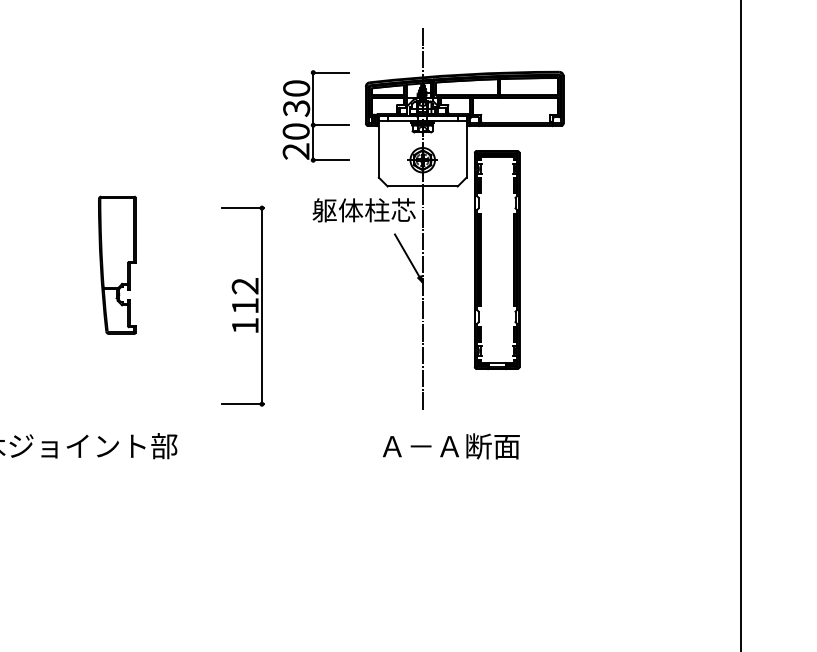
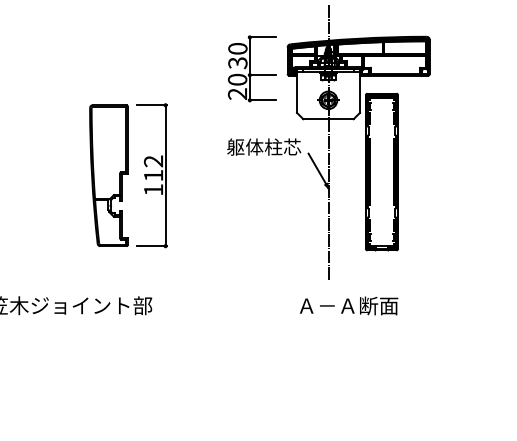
text: (363, 210) -> (263, 147), moved
part: (117, 265) -> (109, 175), size x1.43
part: (242, 305) -> (151, 175), moved

